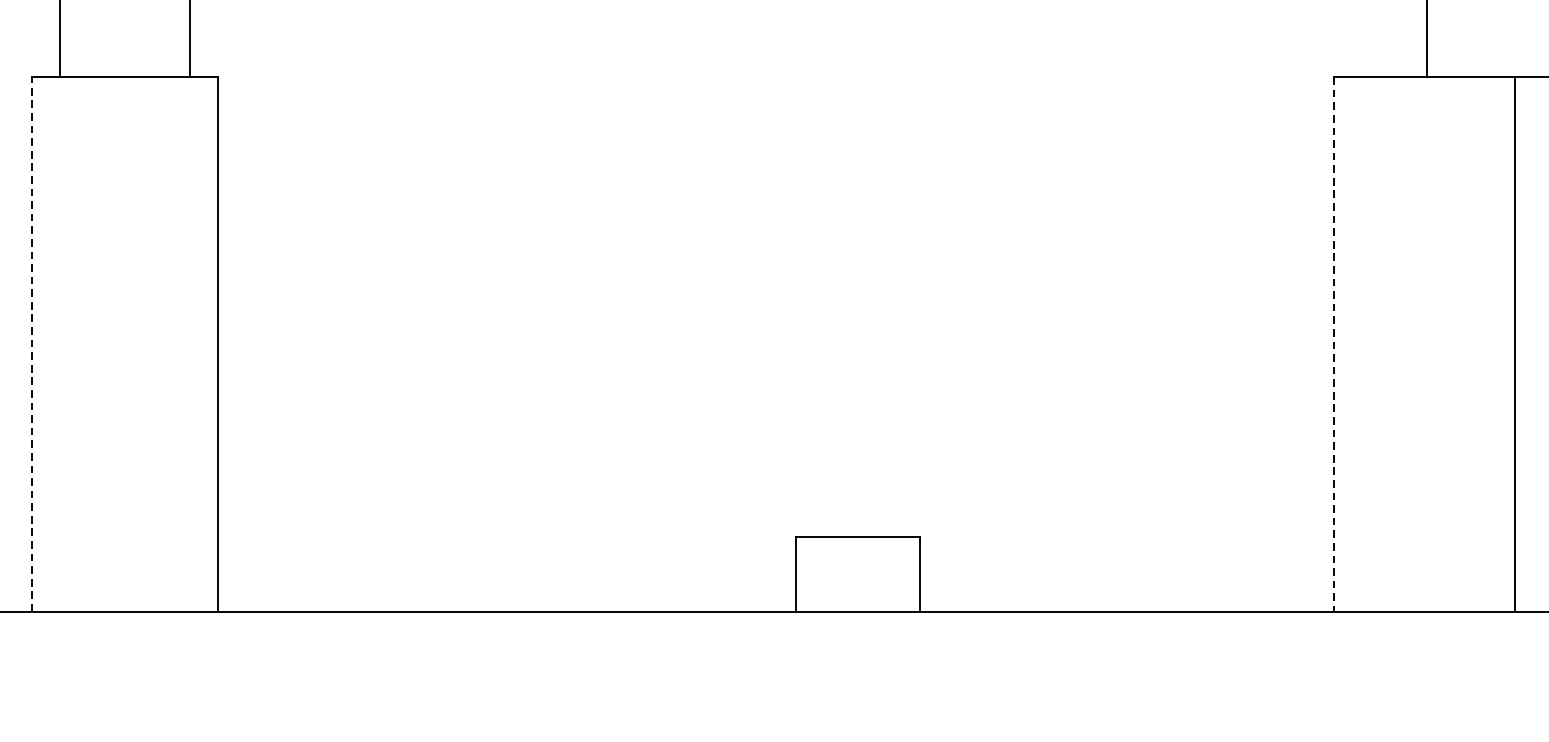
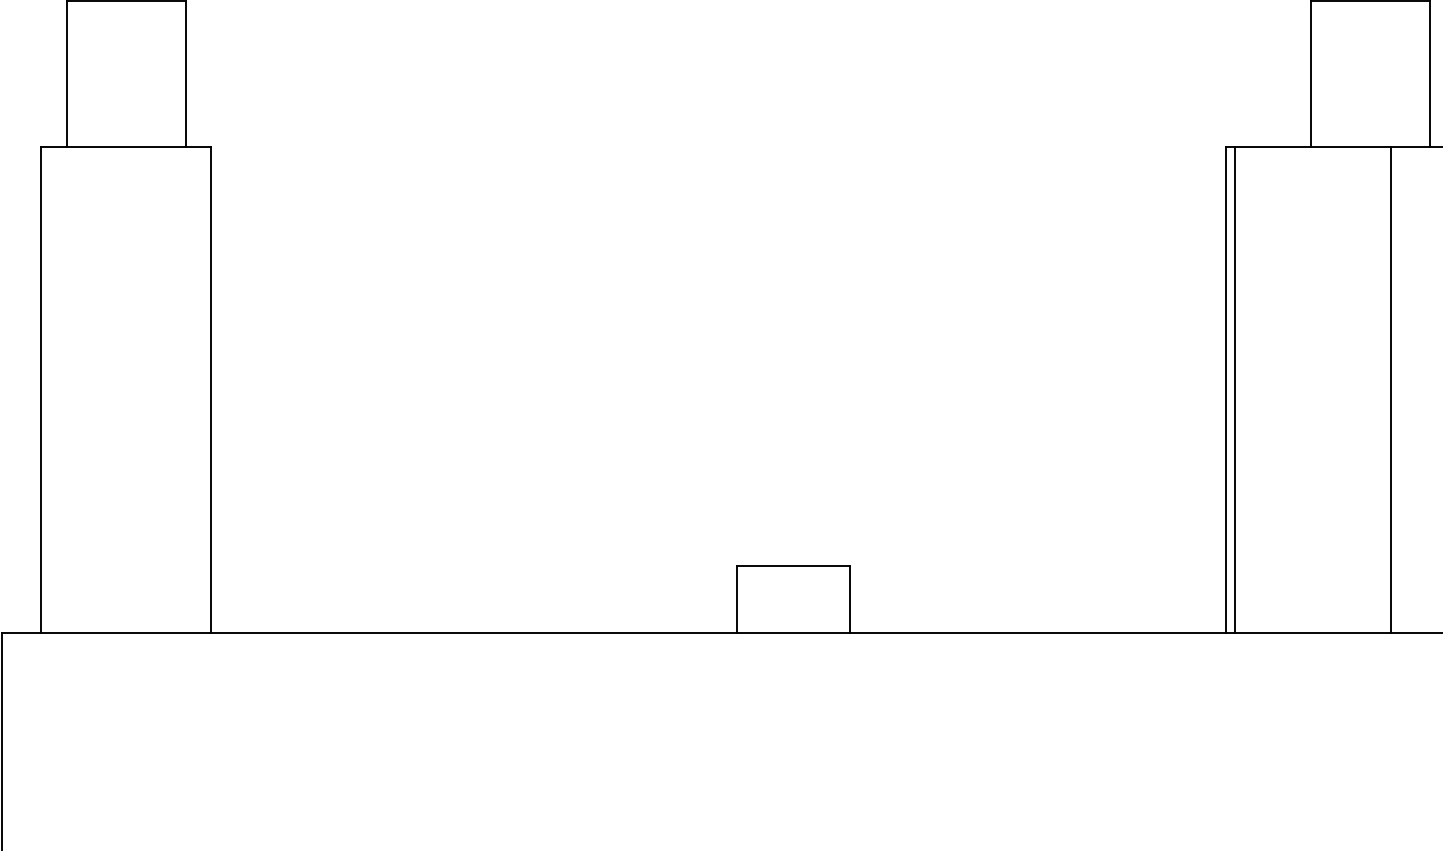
line: (31, 343) -> (41, 389), dashed -> solid
line: (1334, 344) -> (1226, 390), dashed -> solid
line: (1343, 344) -> (1234, 390), added

